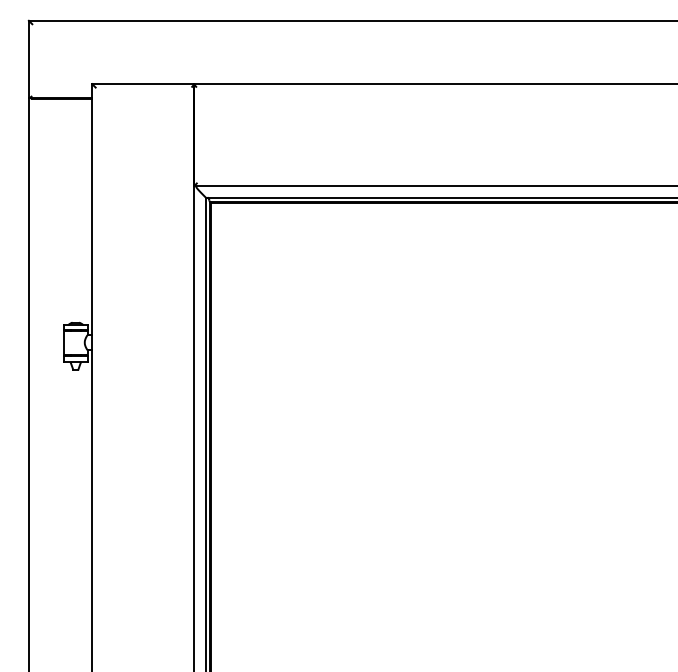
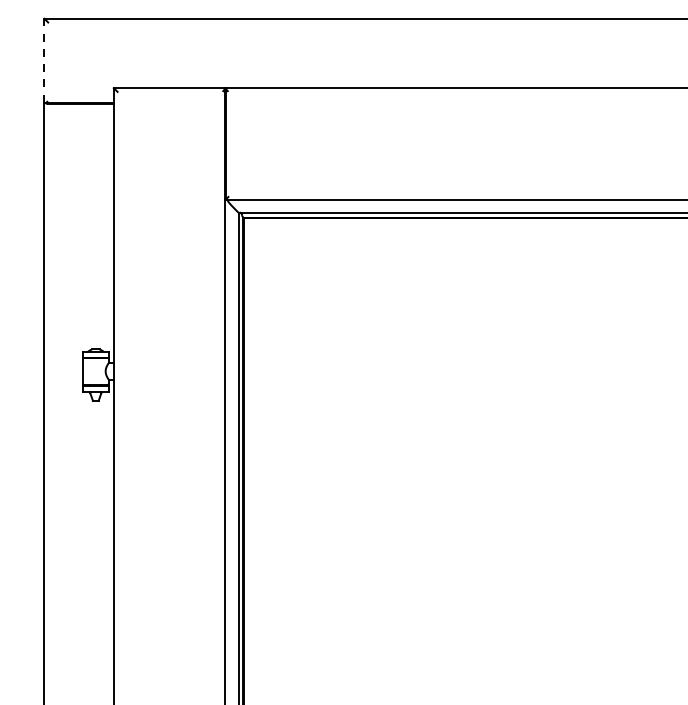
line: (28, 59) -> (44, 61), solid -> dashed

